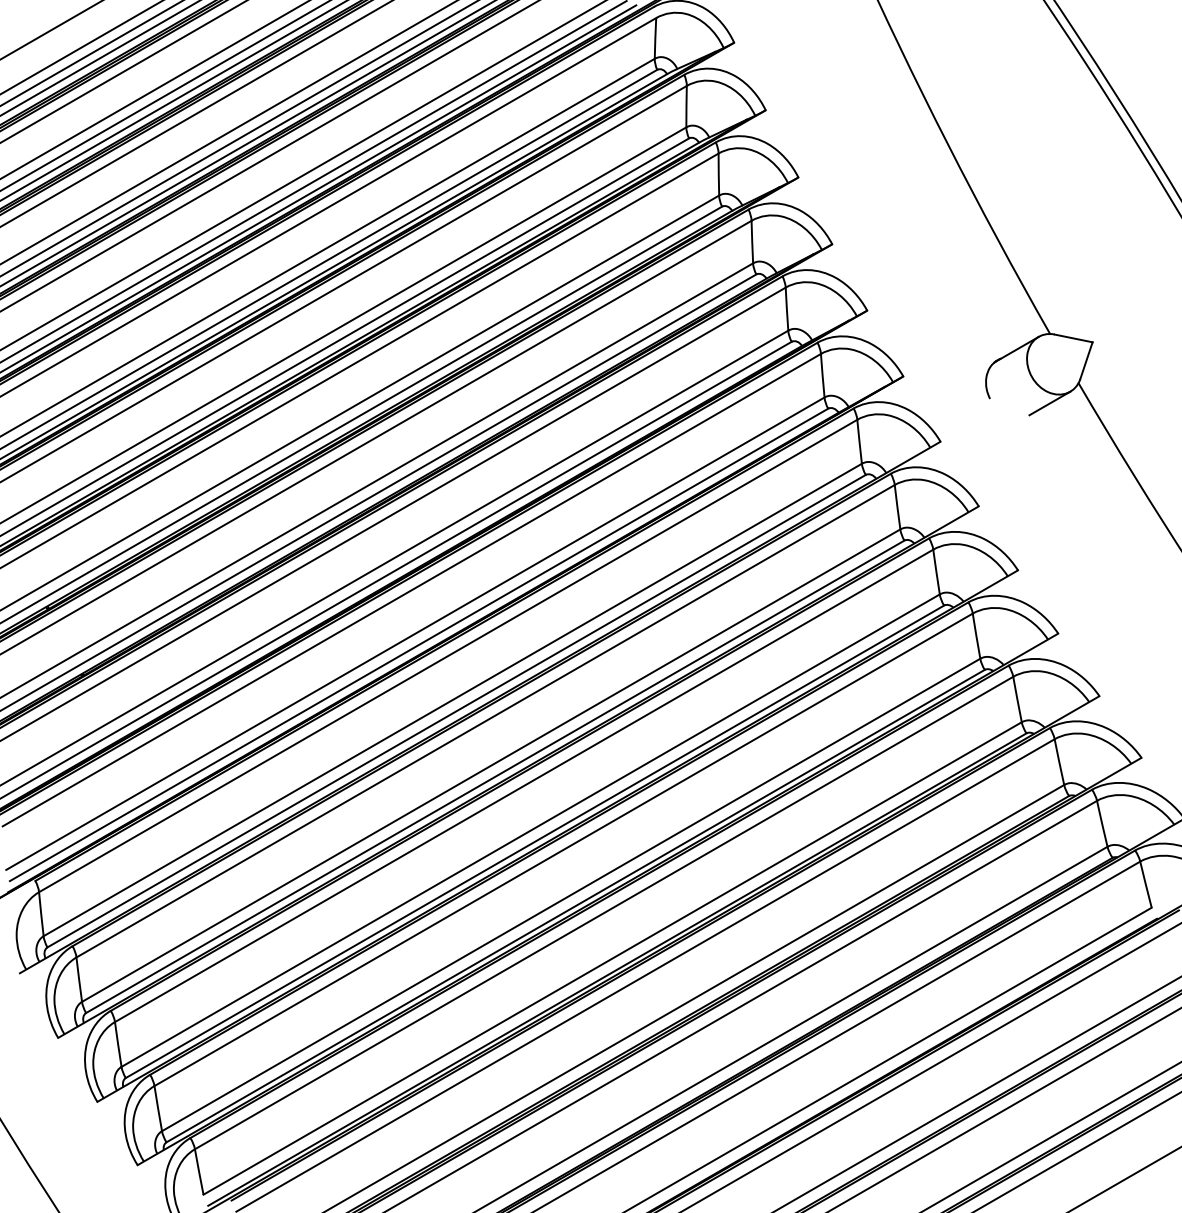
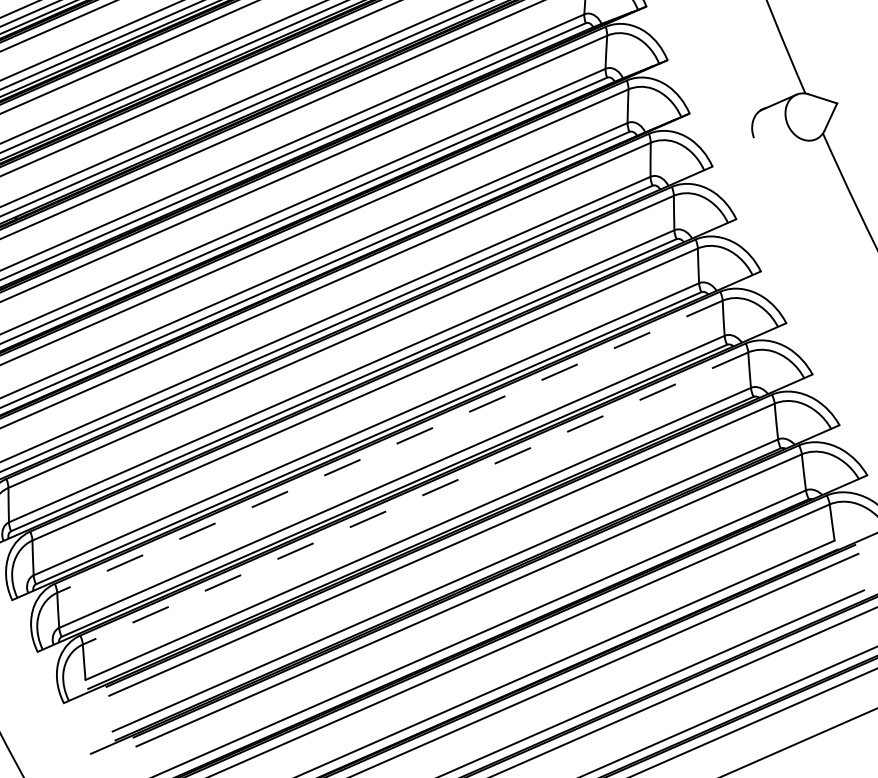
line: (1049, 403) -> (799, 146), removed
line: (563, 850) -> (389, 447), solid -> dashed
line: (603, 913) -> (415, 498), solid -> dashed

